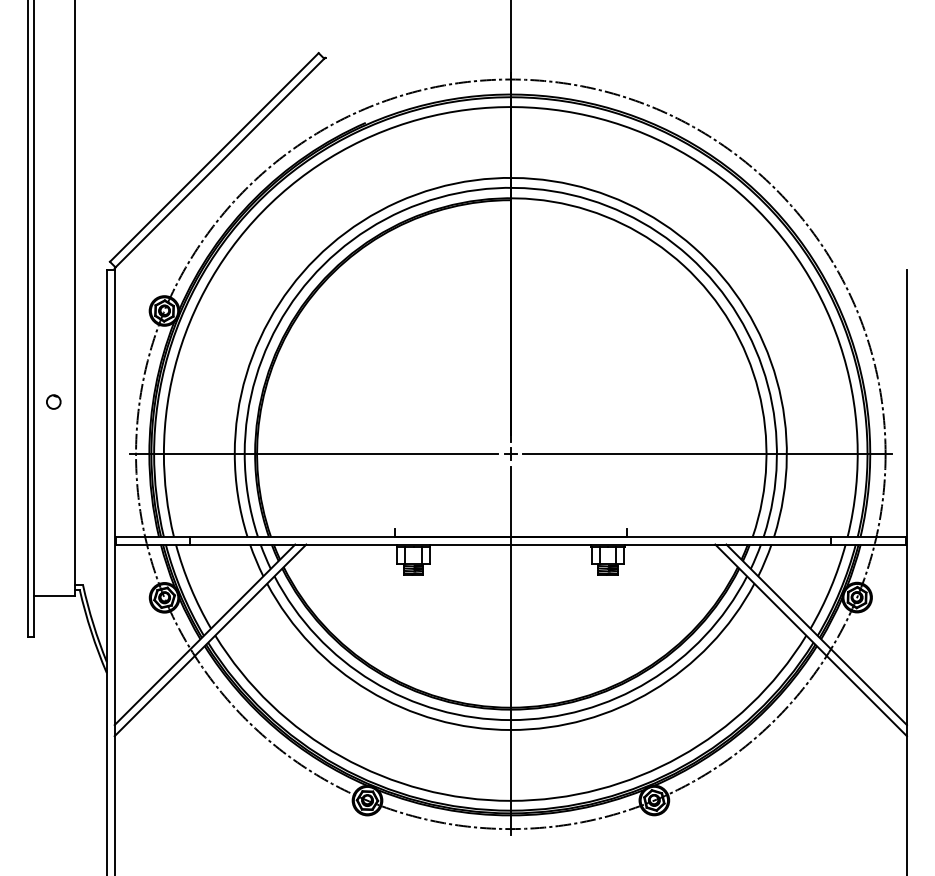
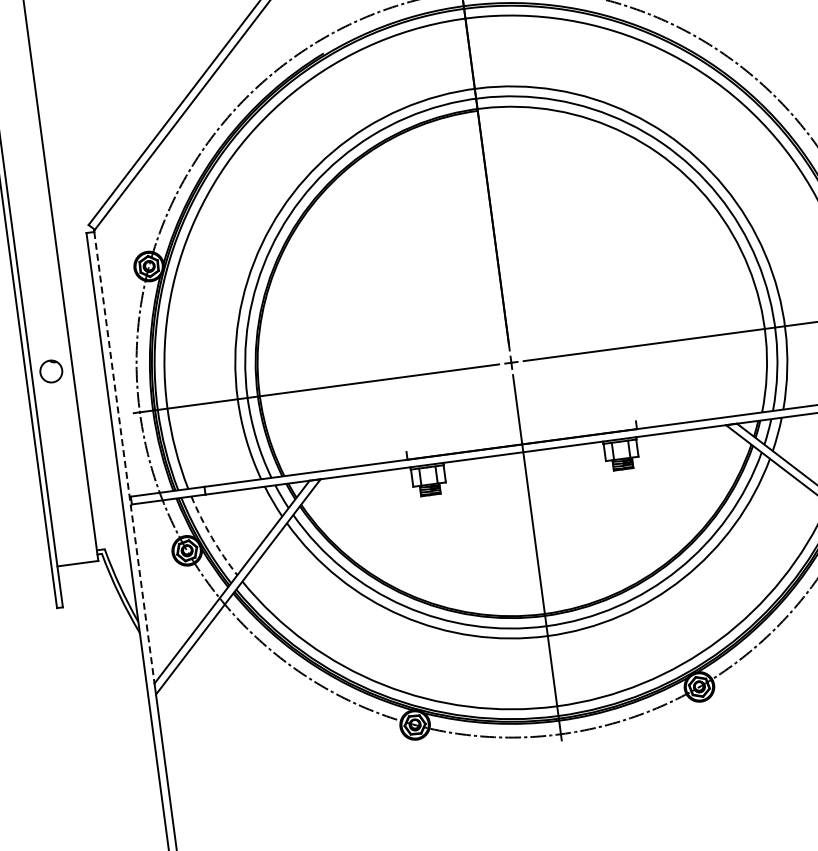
circle: (53, 401) -> (51, 370), size x1.6
line: (114, 497) -> (124, 458), solid -> dashed
arc: (190, 587) -> (211, 537), solid -> dashed

